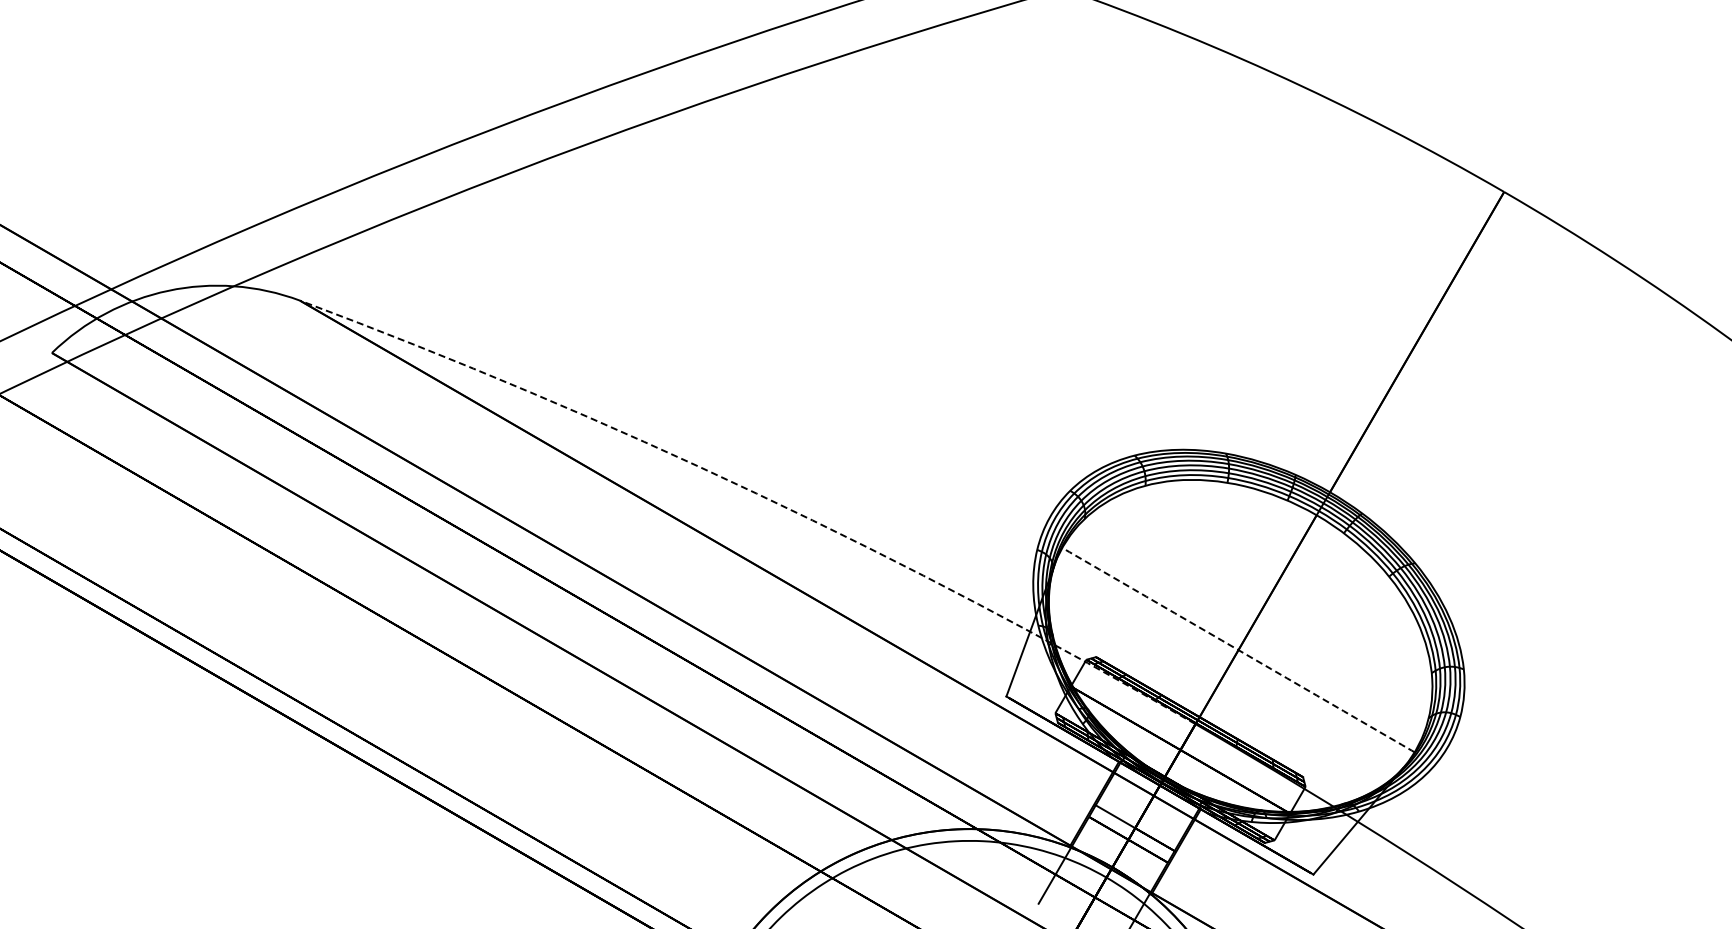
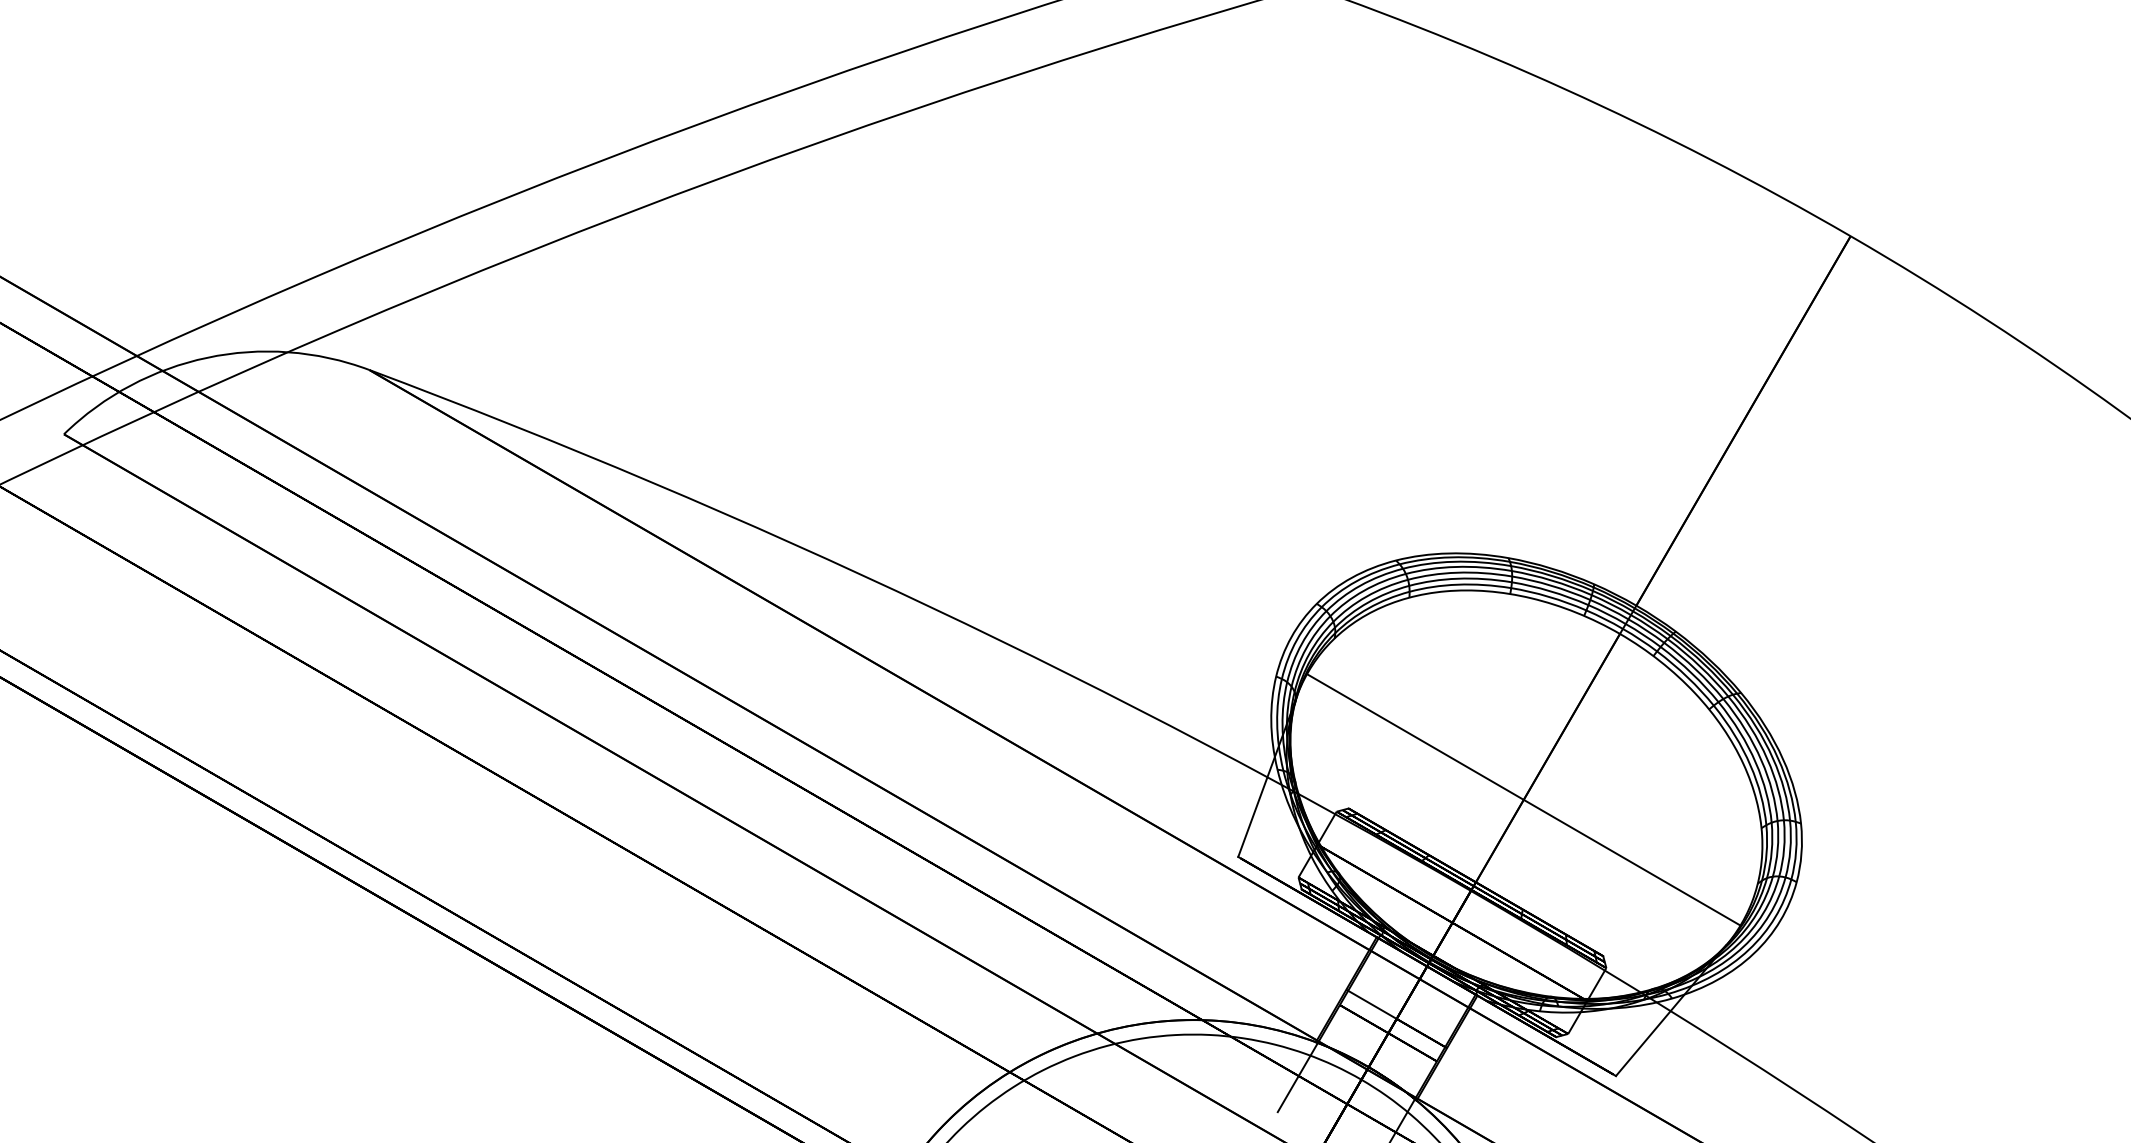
arc: (756, 493) -> (930, 607), dashed -> solid
arc: (1238, 650) -> (1523, 800), dashed -> solid

